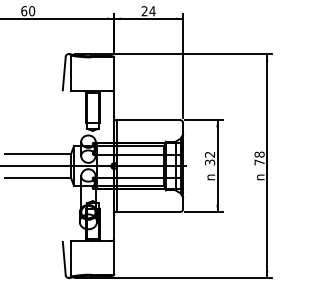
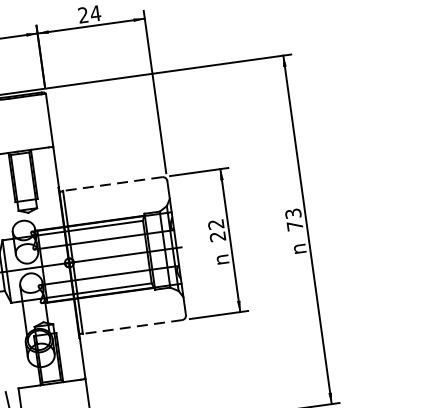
line: (148, 120) -> (112, 184), solid -> dashed
text: (259, 154) -> (293, 213), 78 -> 73
text: (210, 162) -> (218, 236), 32 -> 22
line: (148, 211) -> (132, 326), solid -> dashed

